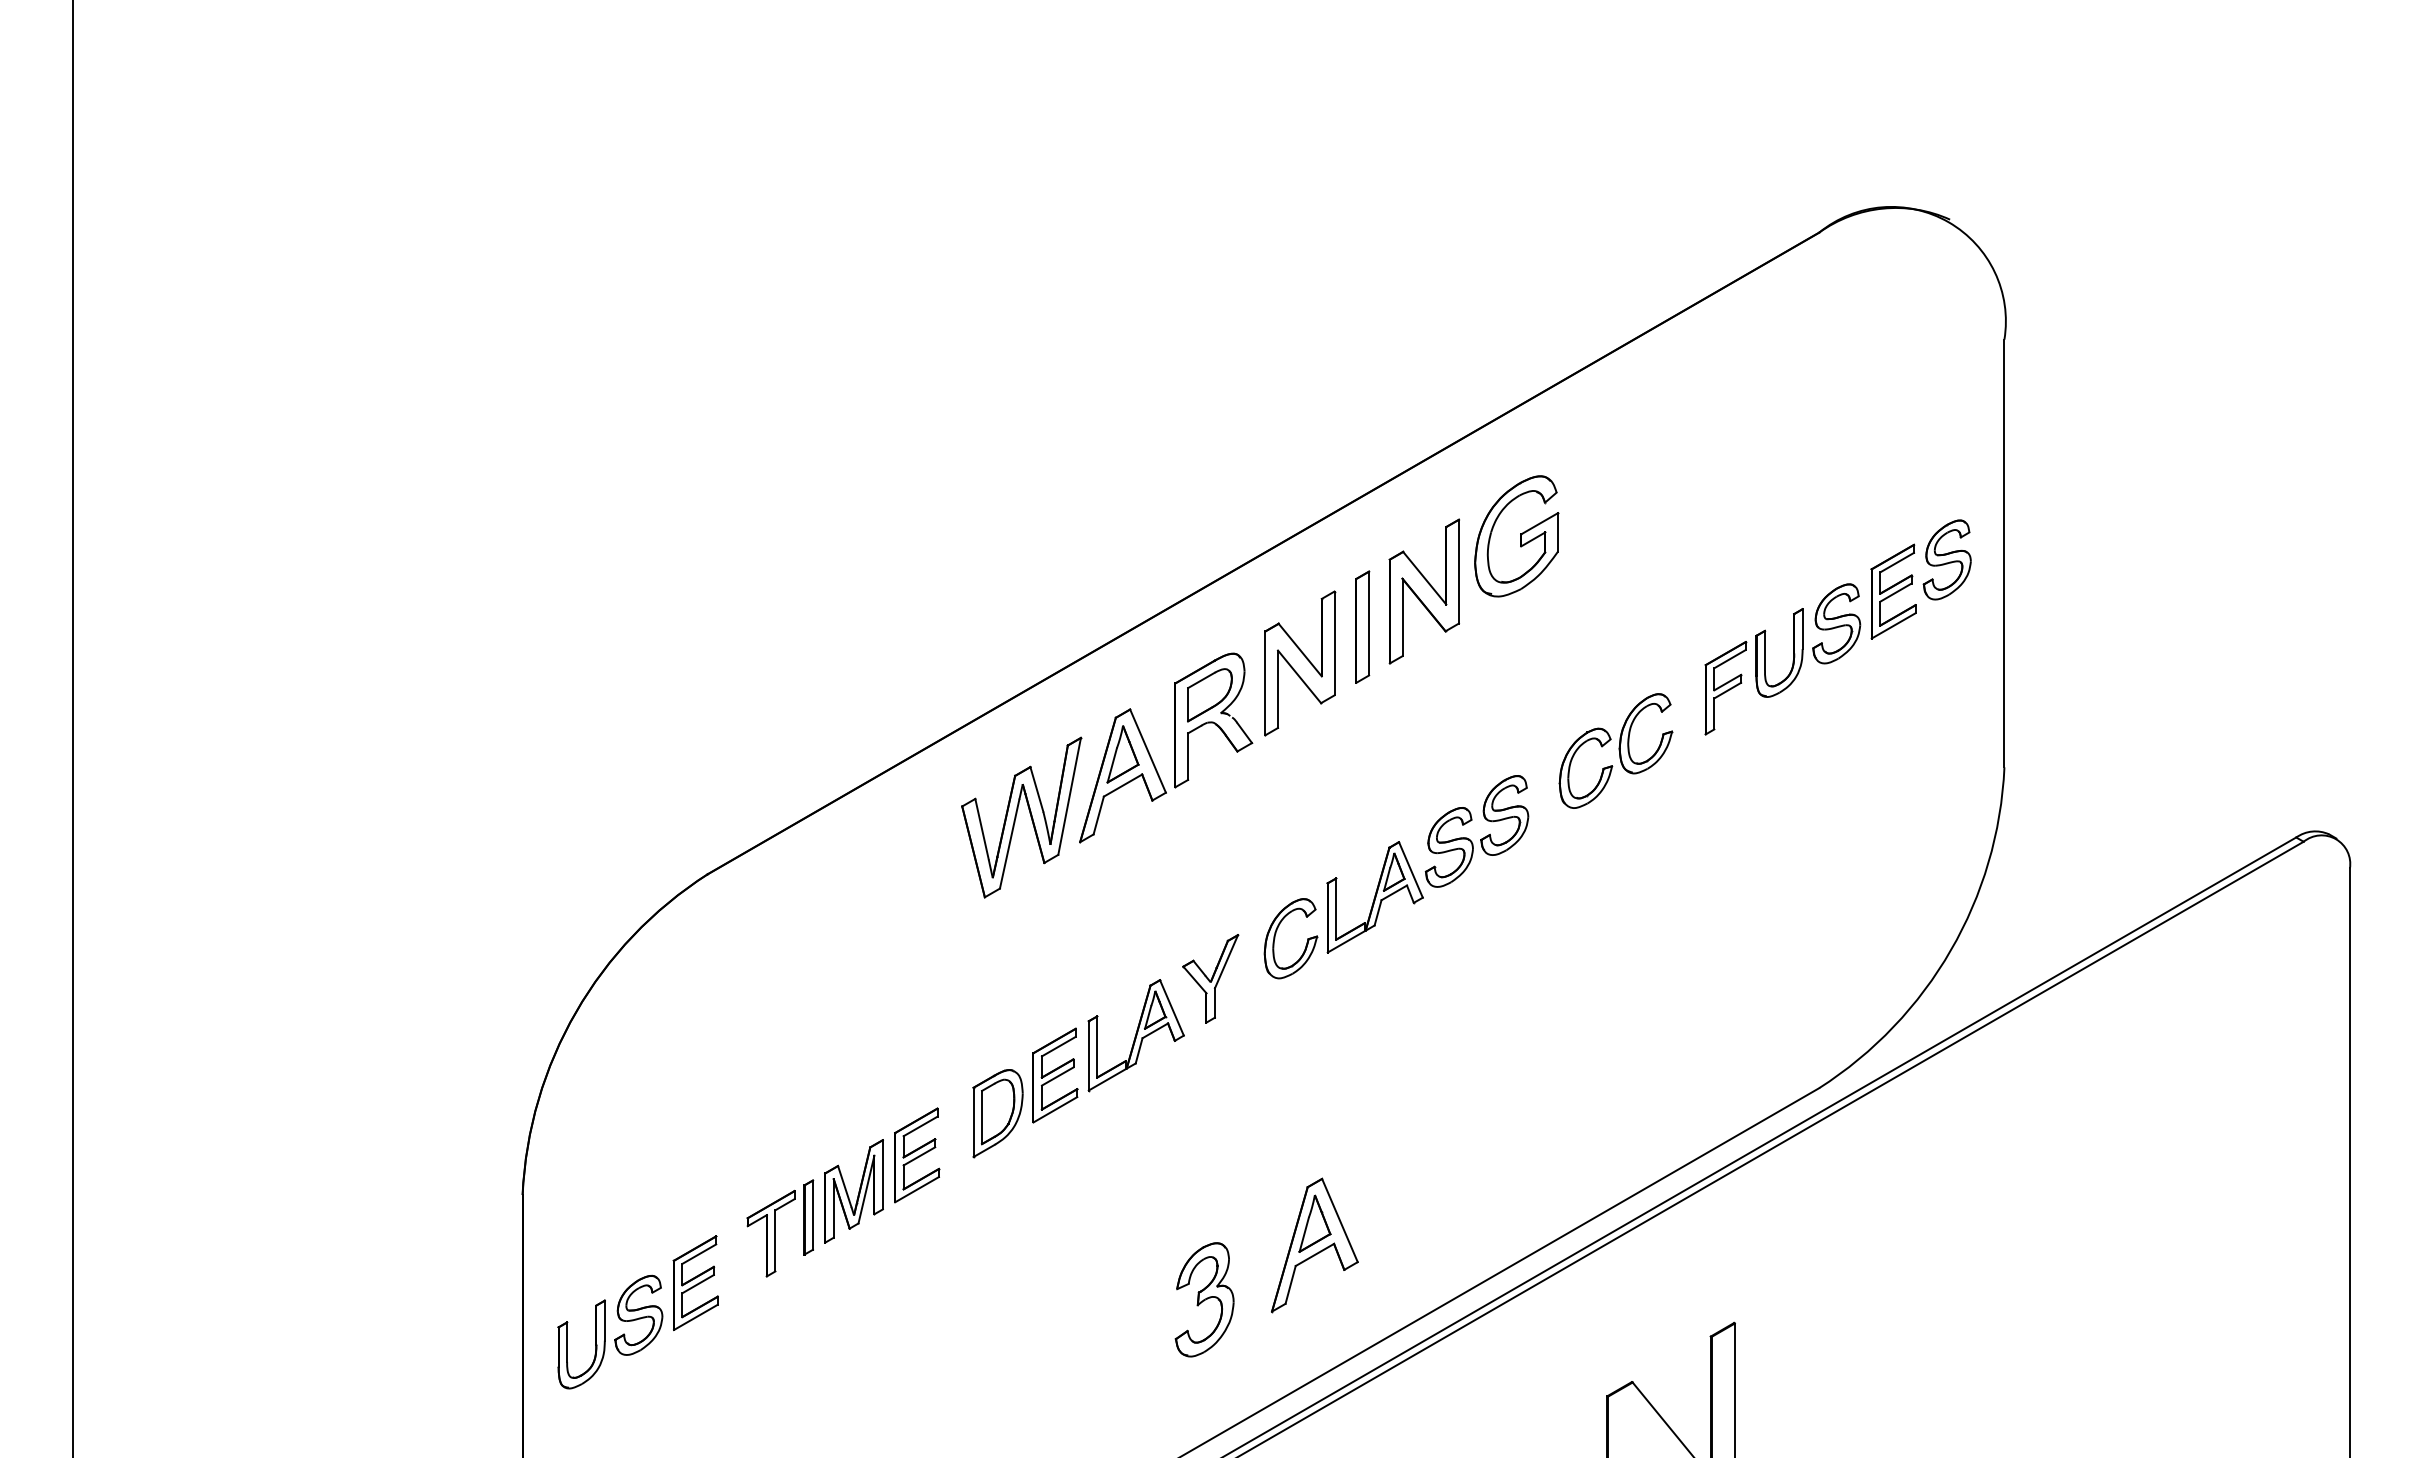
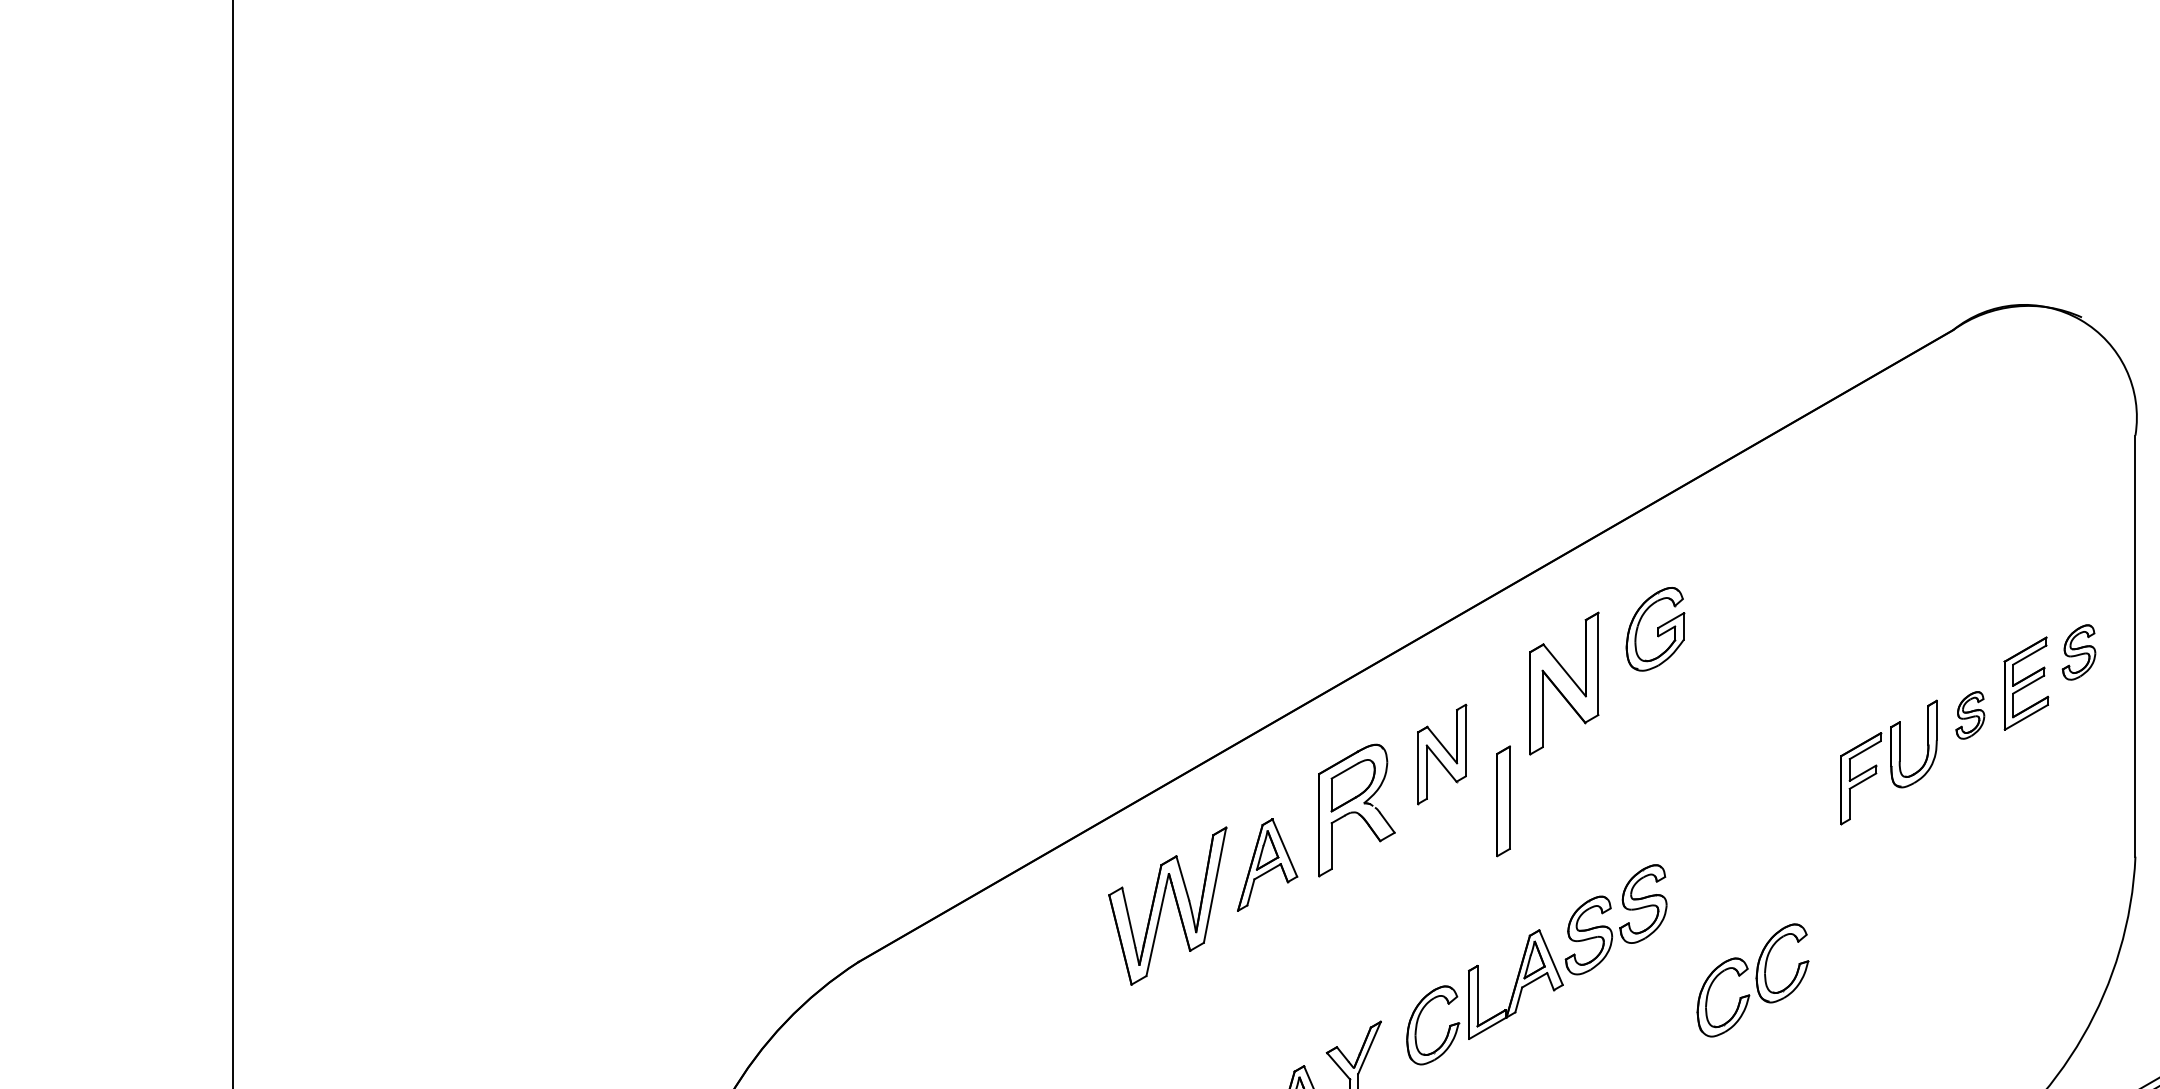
part: (1516, 536) -> (1655, 629), size x0.7
part: (1946, 559) -> (2078, 652), size x0.7
part: (1836, 623) -> (1970, 715), size x0.6
part: (1362, 626) -> (1503, 800), moved
part: (1300, 663) -> (1442, 754), size x0.7
part: (1615, 750) -> (1752, 979), moved
part: (1122, 775) -> (1267, 864), size x0.7

